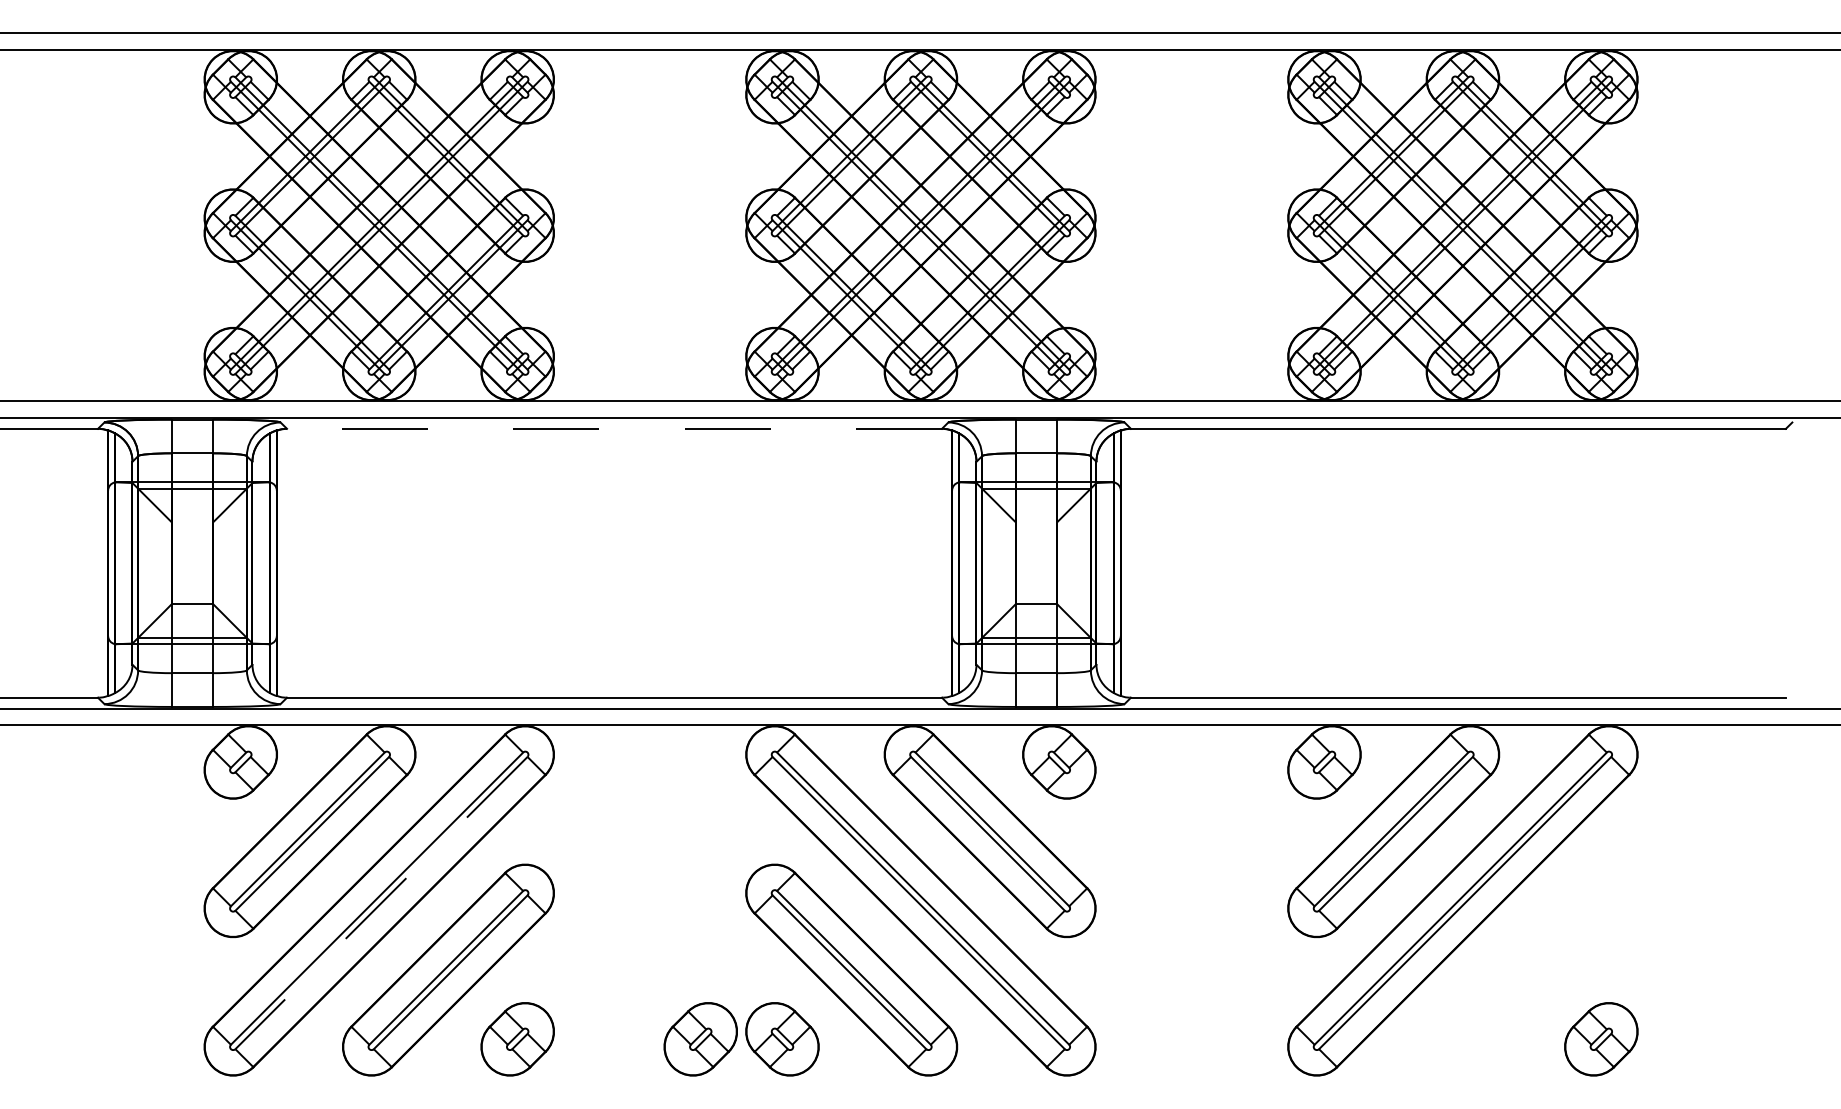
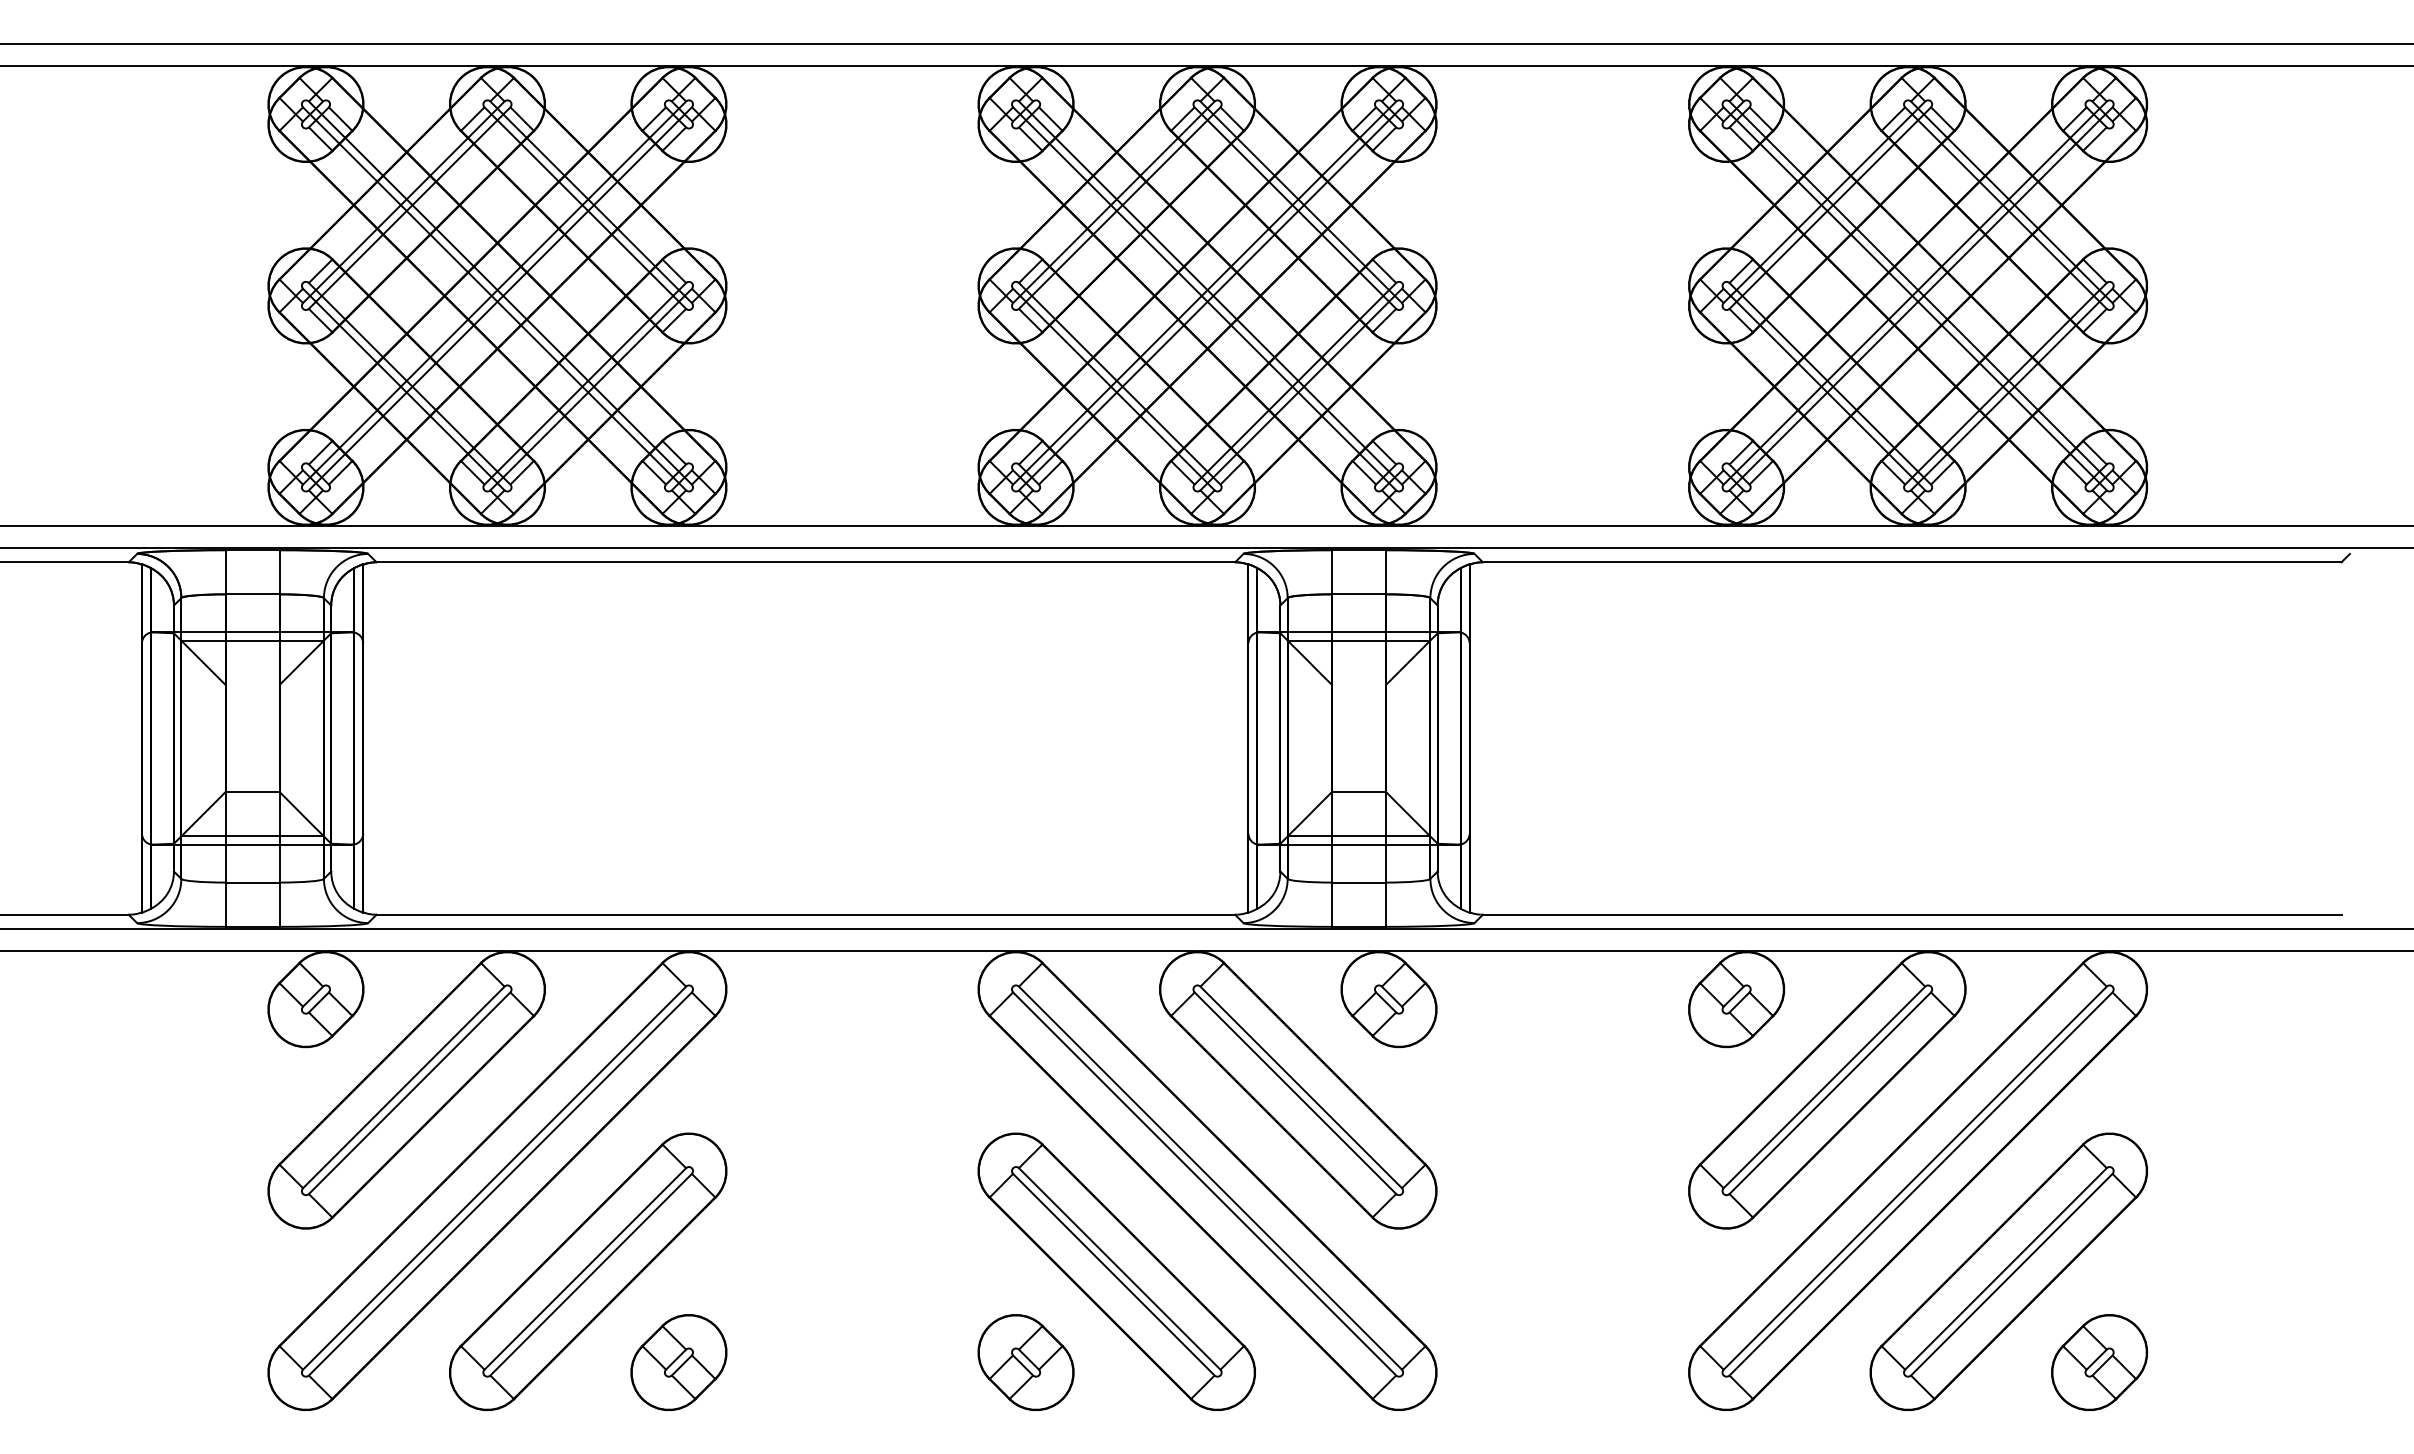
line: (614, 429) -> (805, 562), dashed -> solid
line: (381, 902) -> (500, 1183), dashed -> solid
part: (1531, 969) -> (2008, 1271), added
part: (700, 1039) -> (918, 1362), removed

